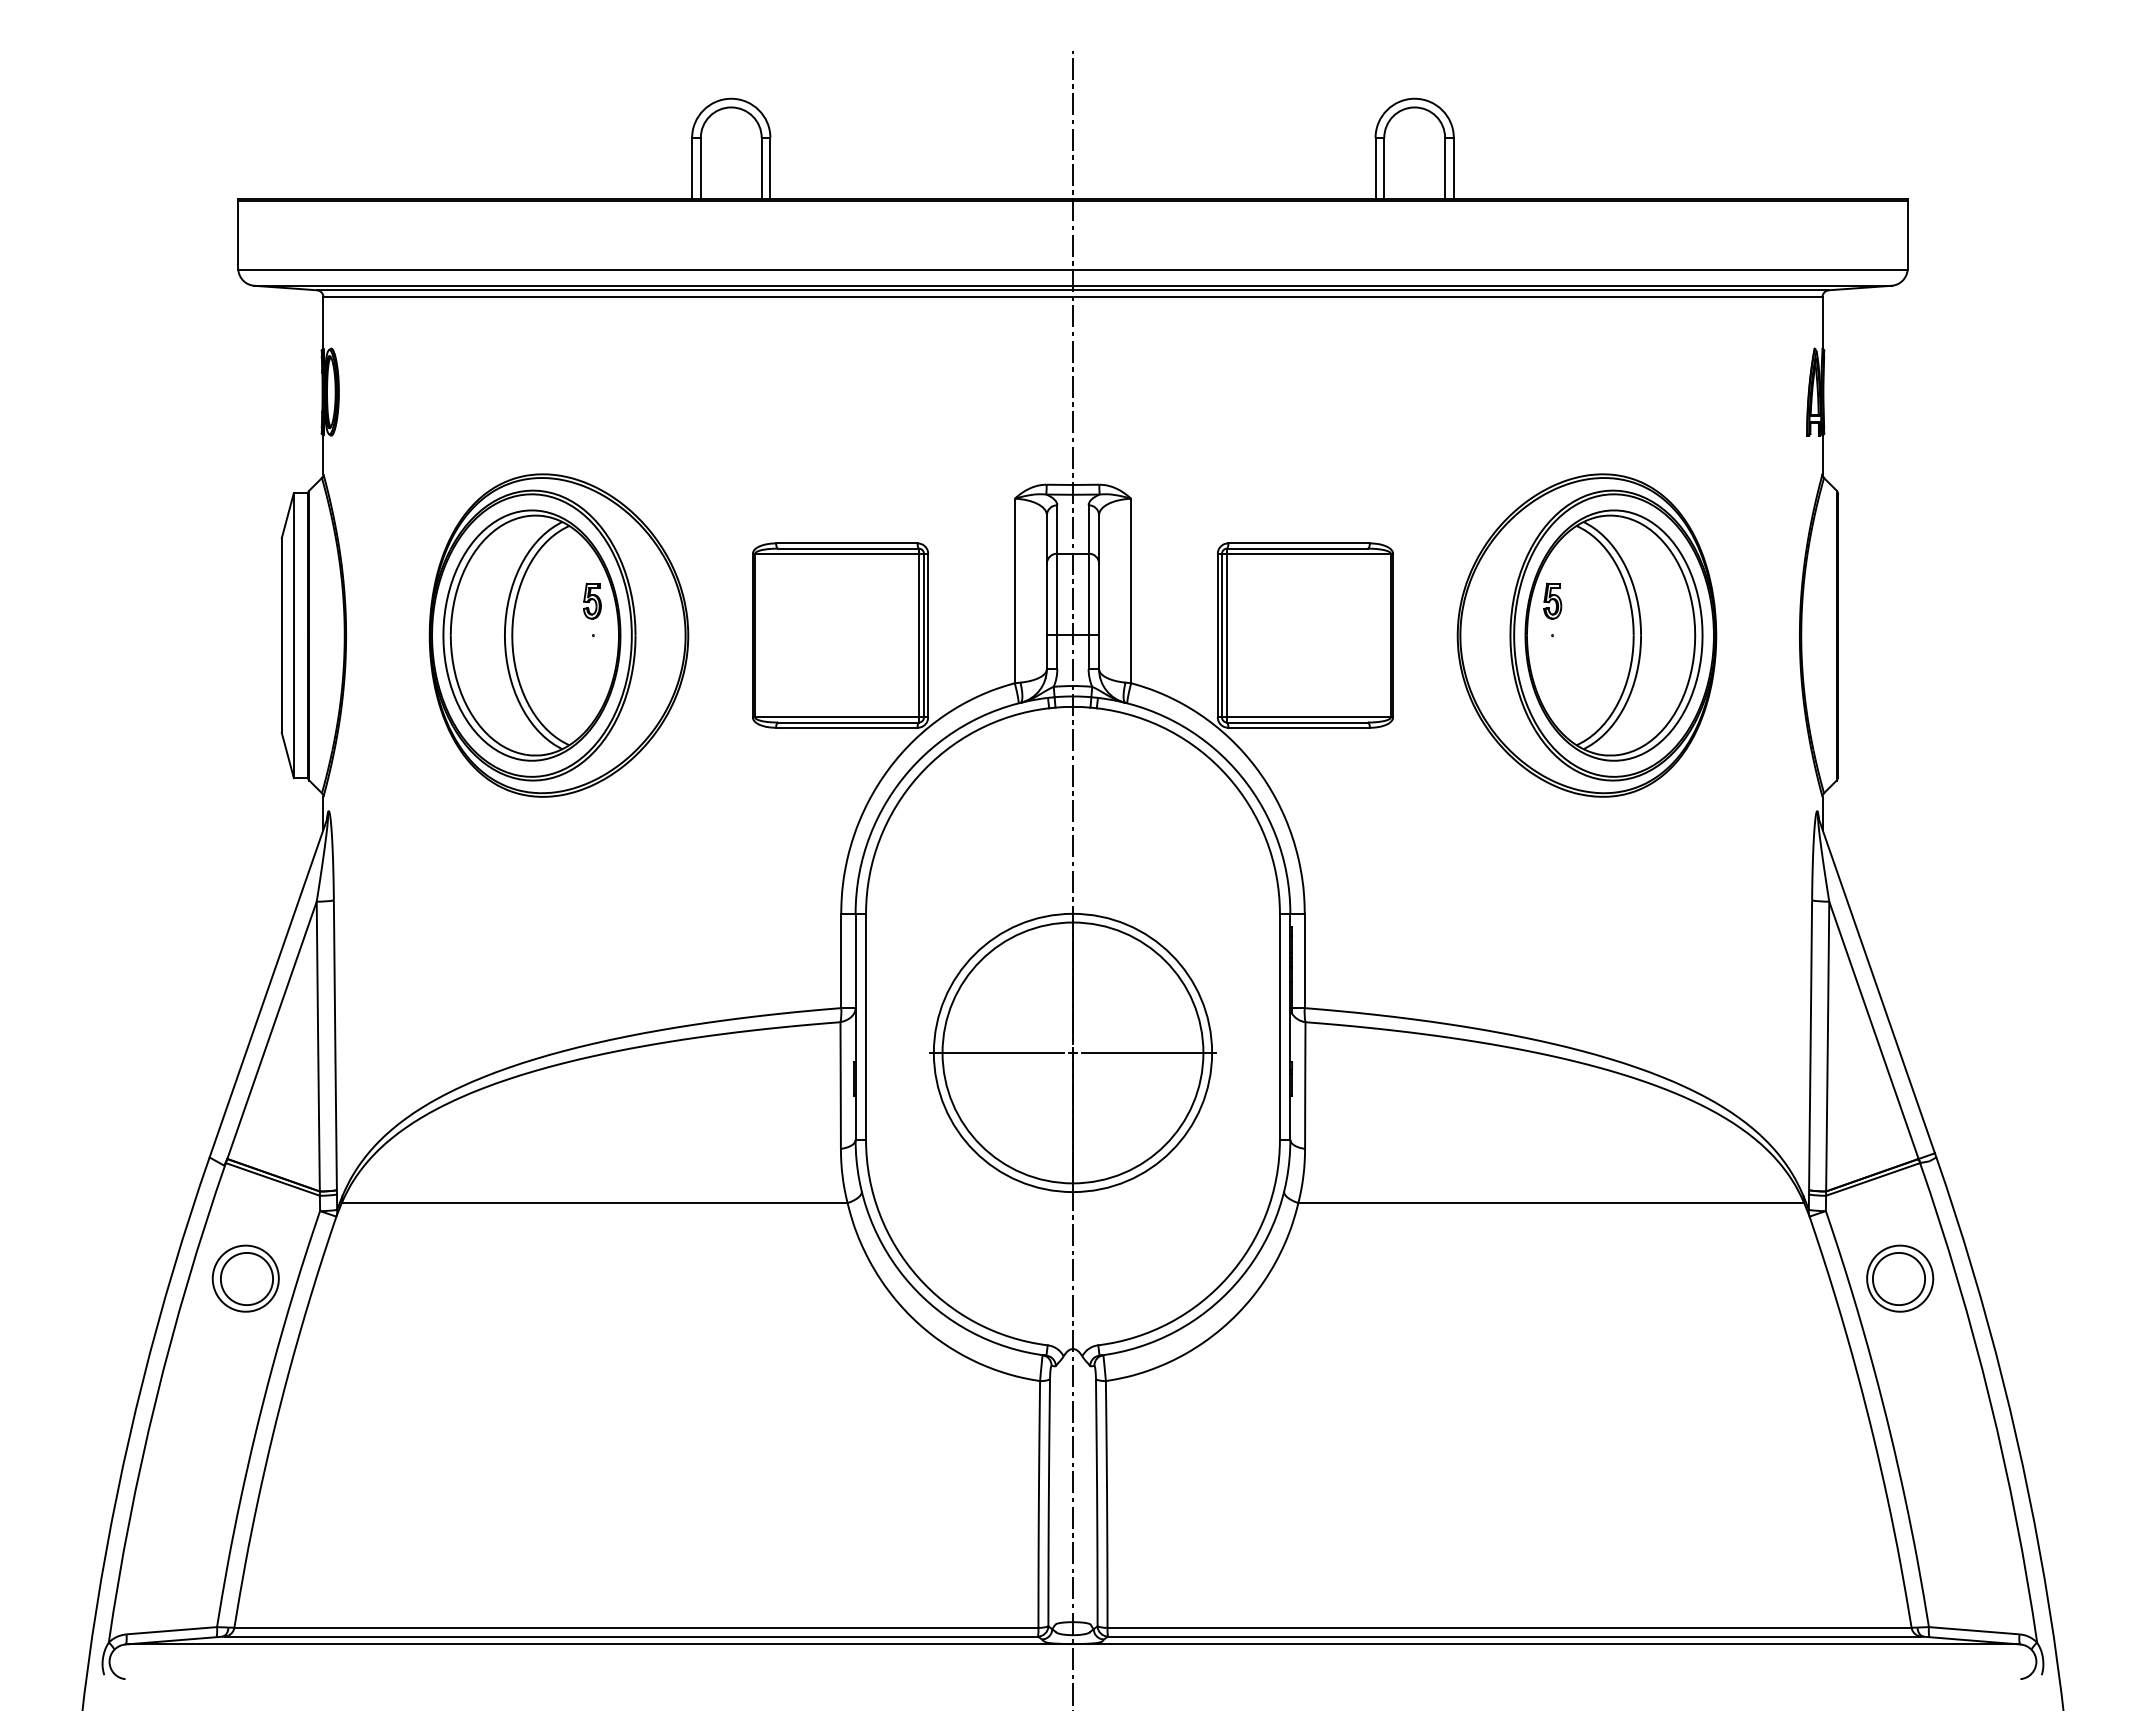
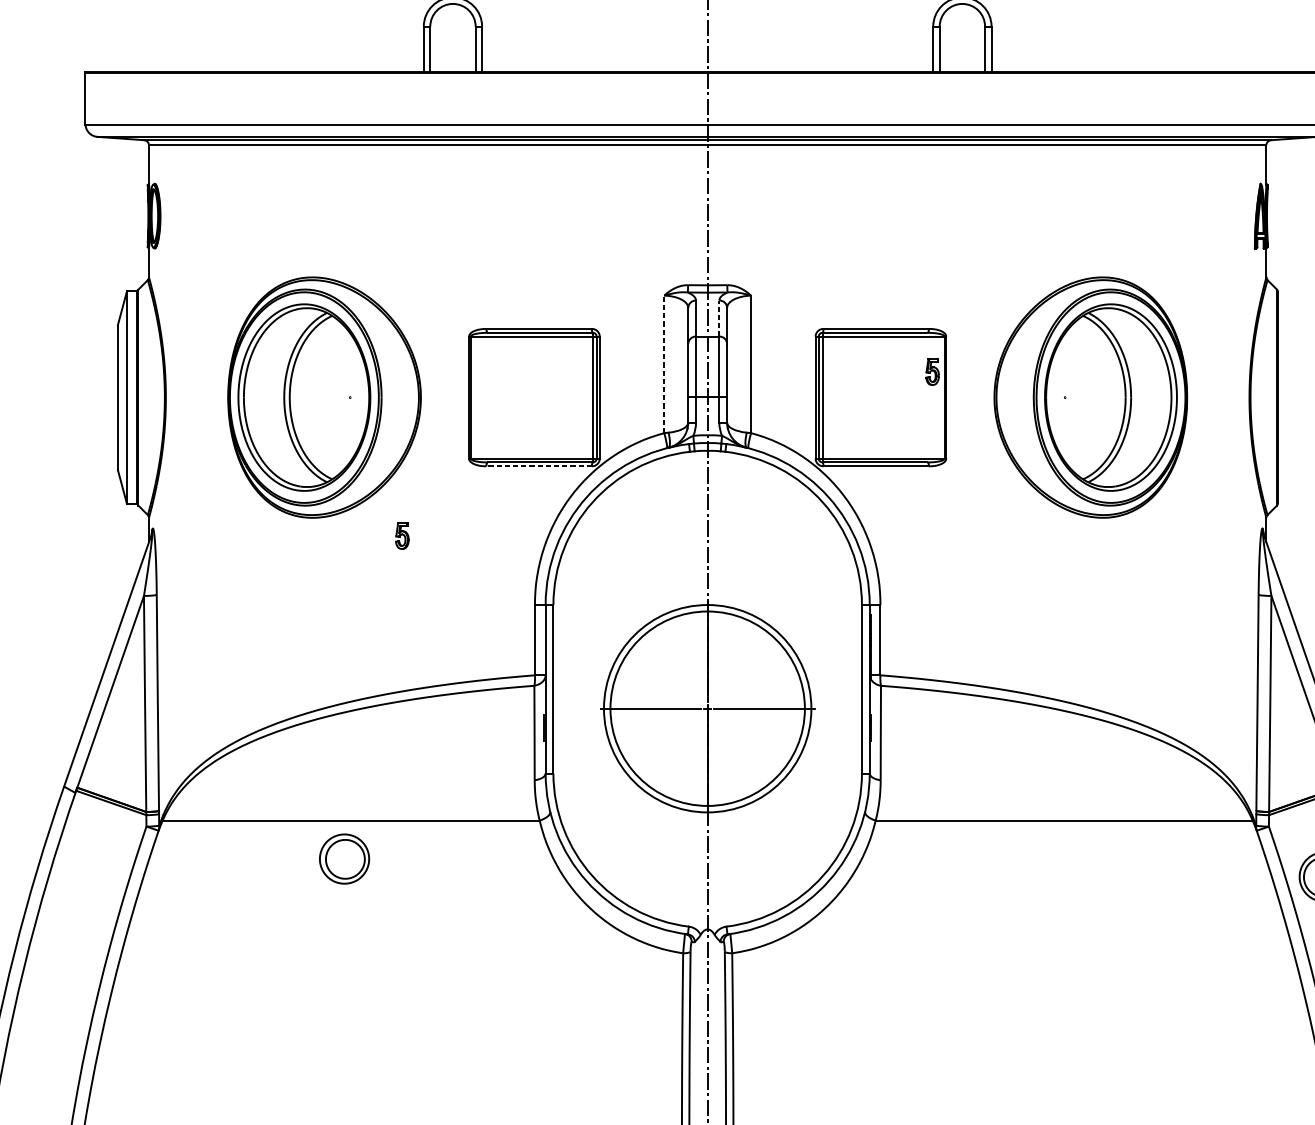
line: (1088, 529) -> (719, 318), solid -> dashed
line: (1014, 590) -> (664, 364), solid -> dashed
part: (592, 600) -> (402, 535), moved
part: (1552, 600) -> (932, 371), moved
line: (846, 727) -> (538, 466), solid -> dashed
part: (245, 1278) -> (344, 858), moved

